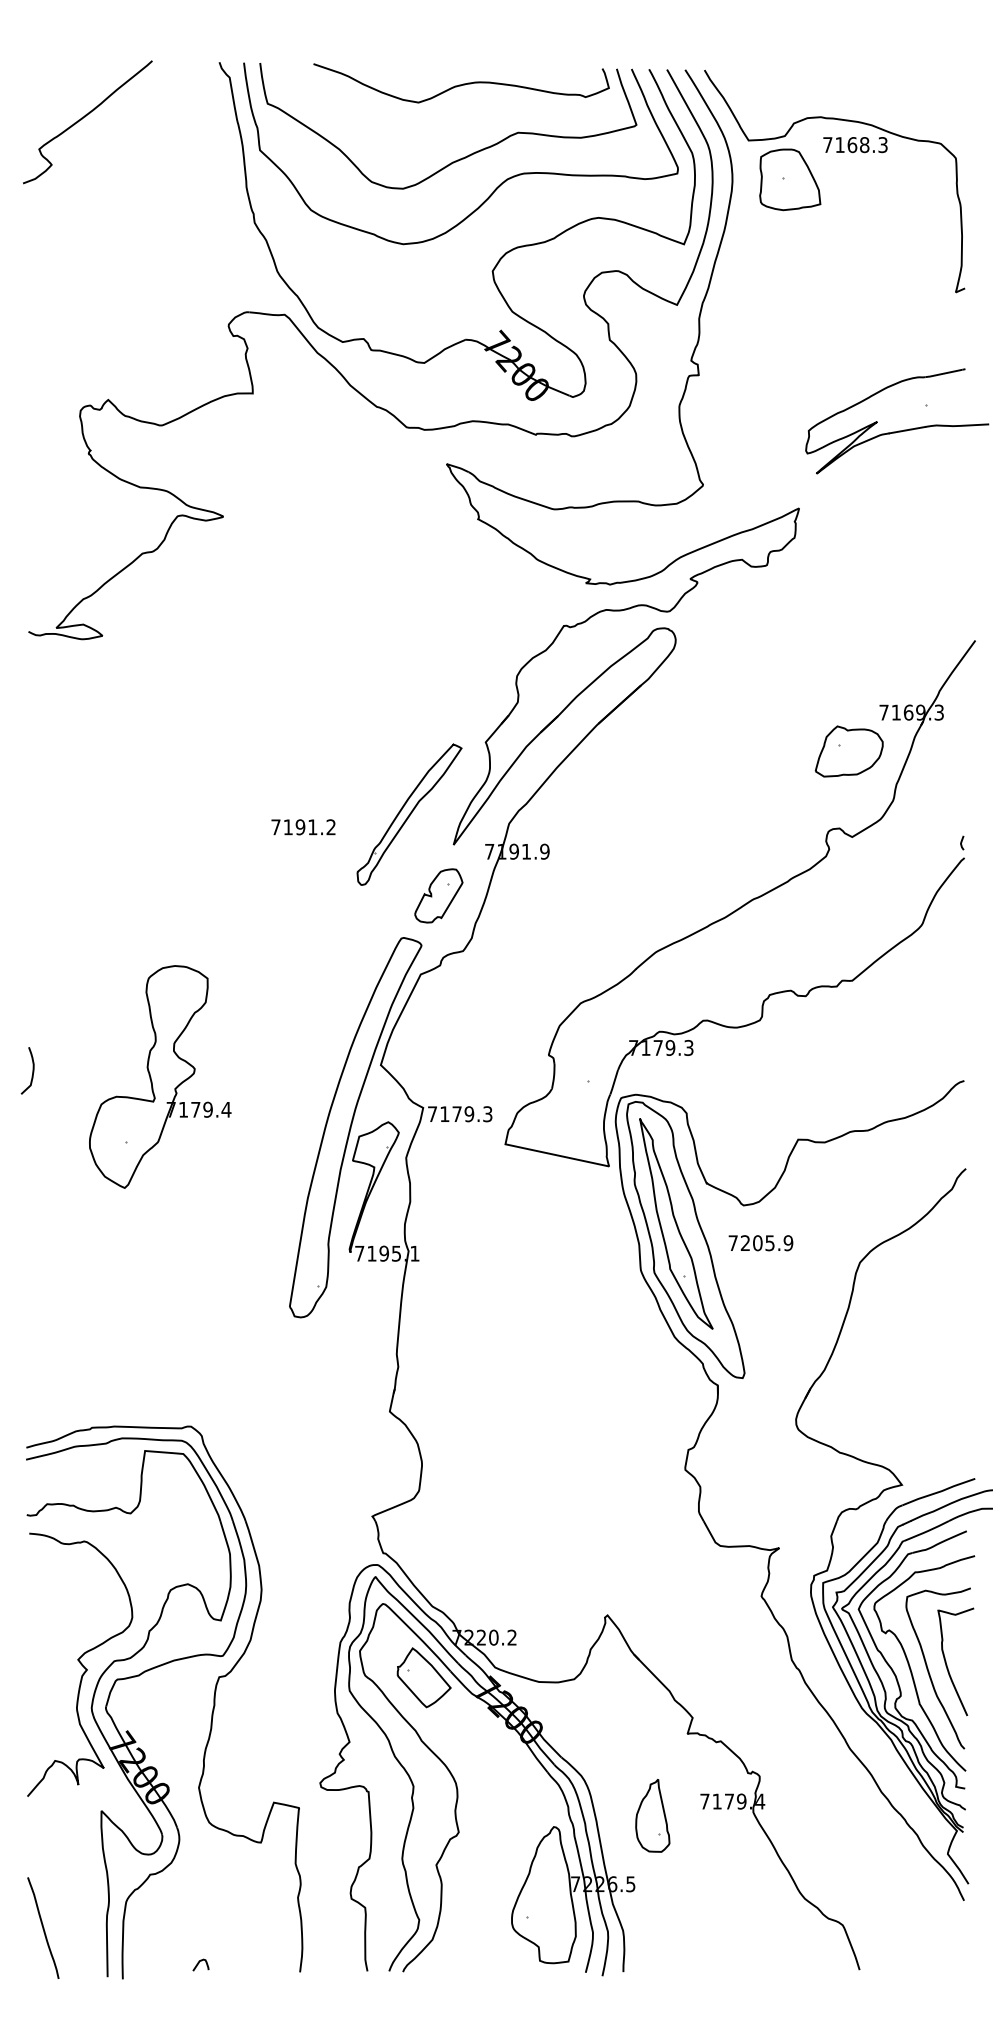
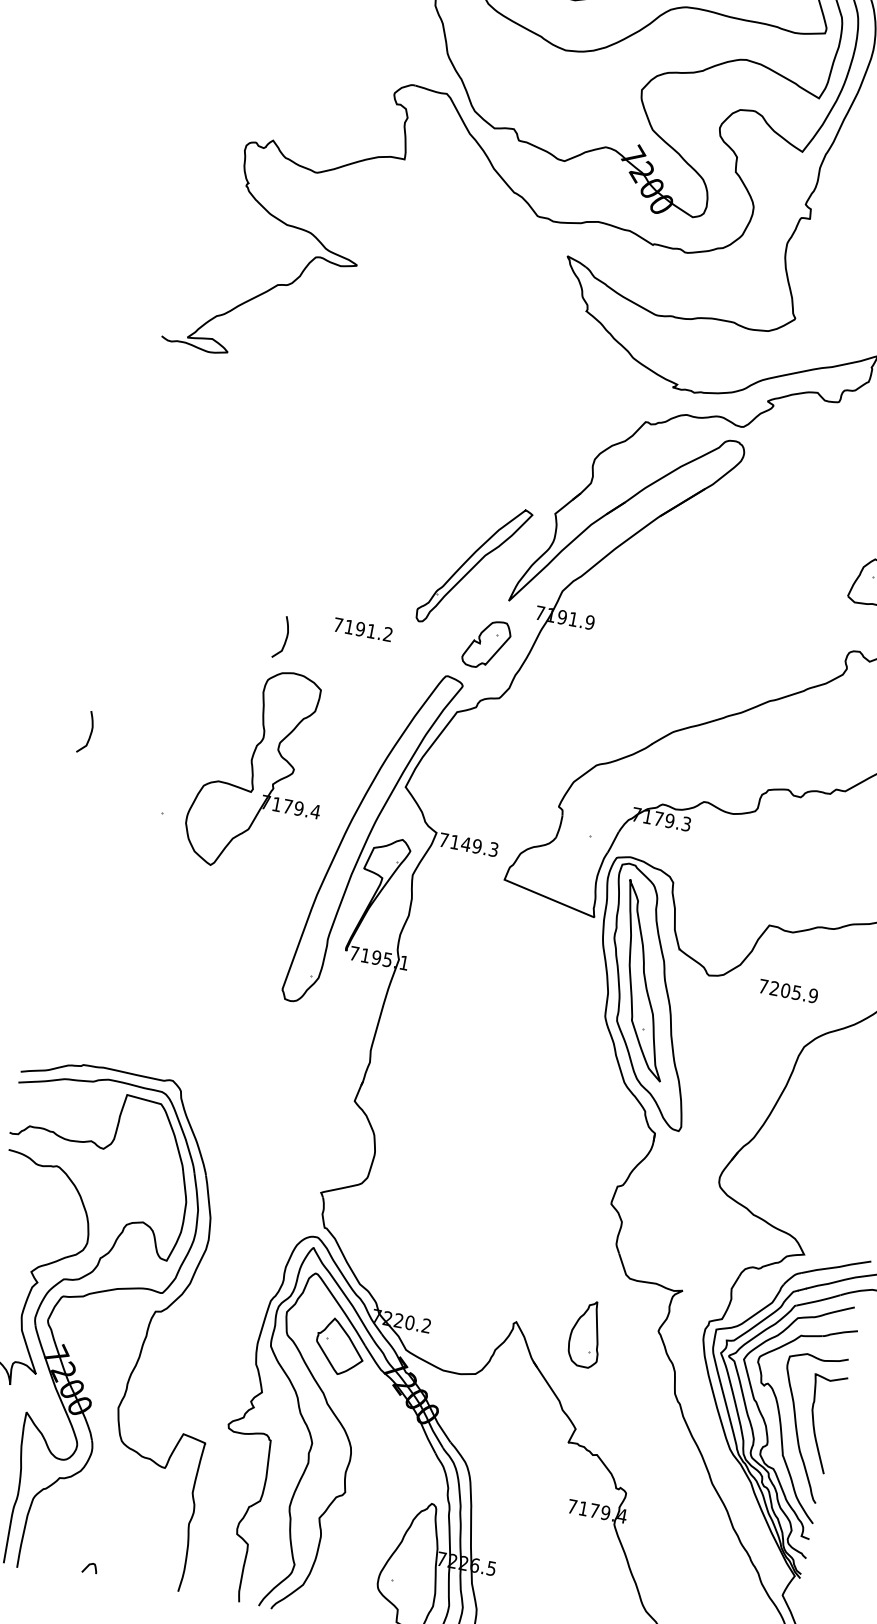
text: (303, 827) -> (363, 629), moved
curve: (222, 929) -> (285, 637), added
part: (160, 1076) -> (261, 770), moved
text: (457, 1113) -> (466, 843), 7179.3 -> 7149.3
text: (760, 1243) -> (788, 991), moved
part: (652, 1815) -> (586, 1333), moved

